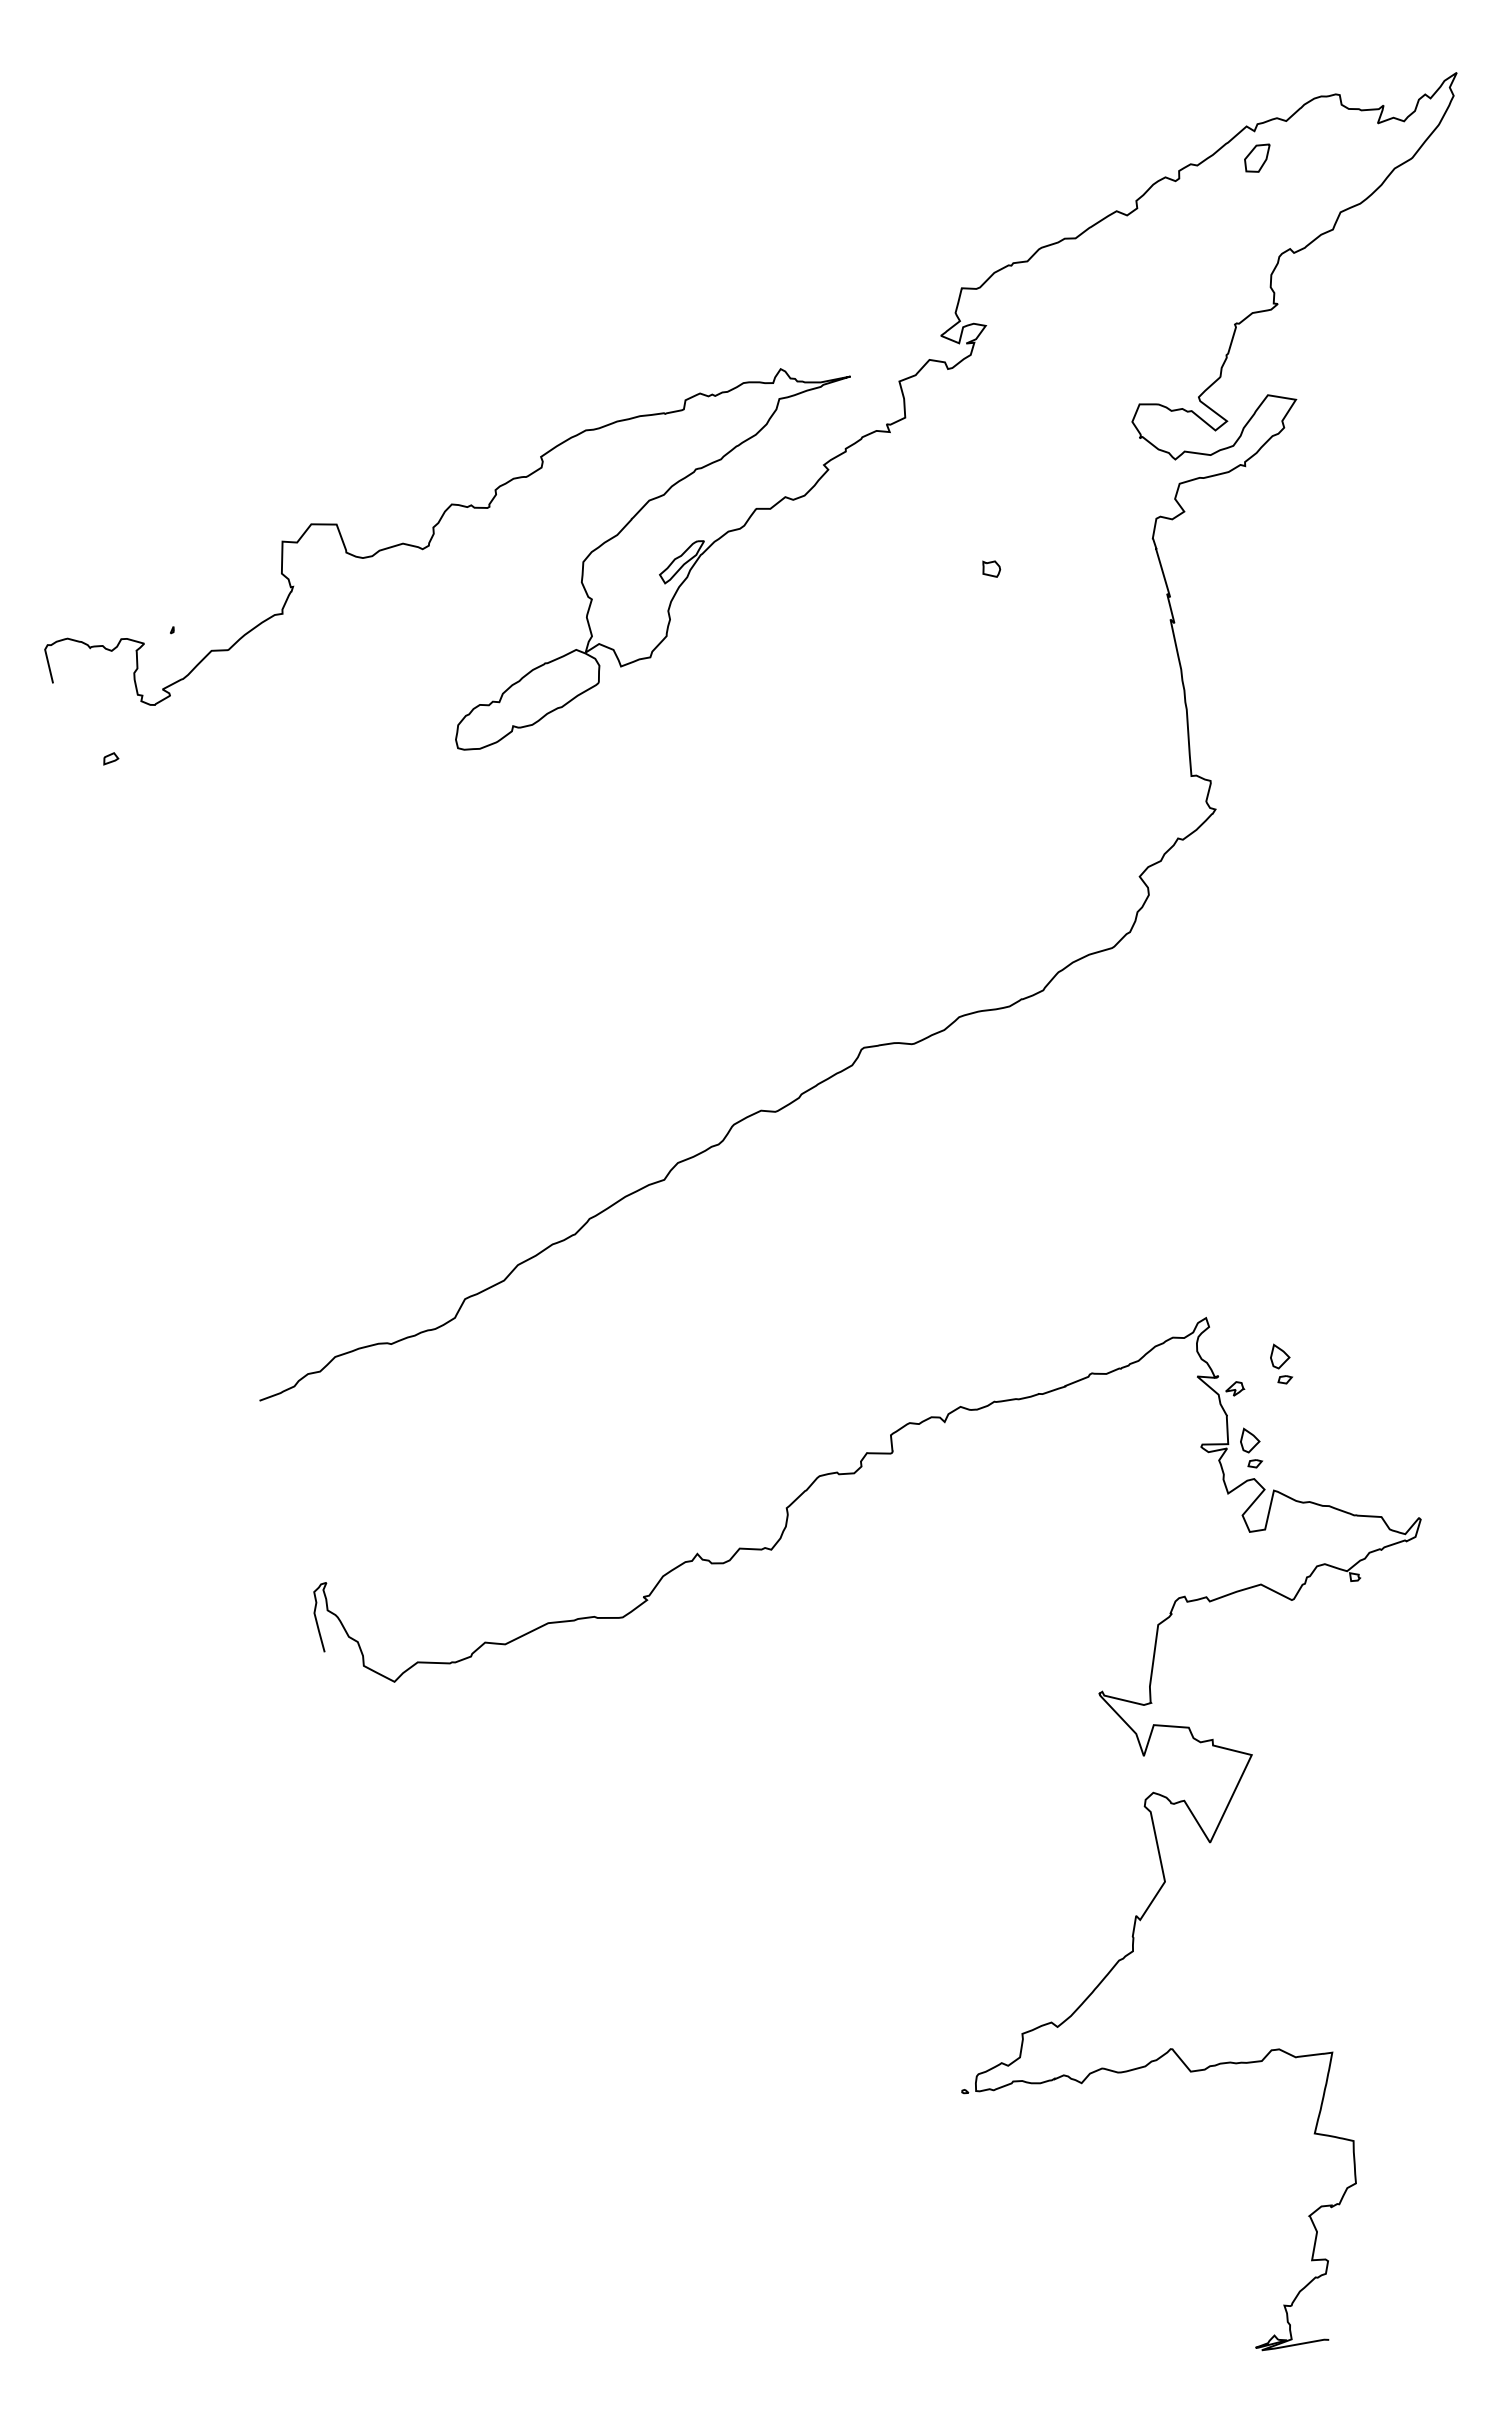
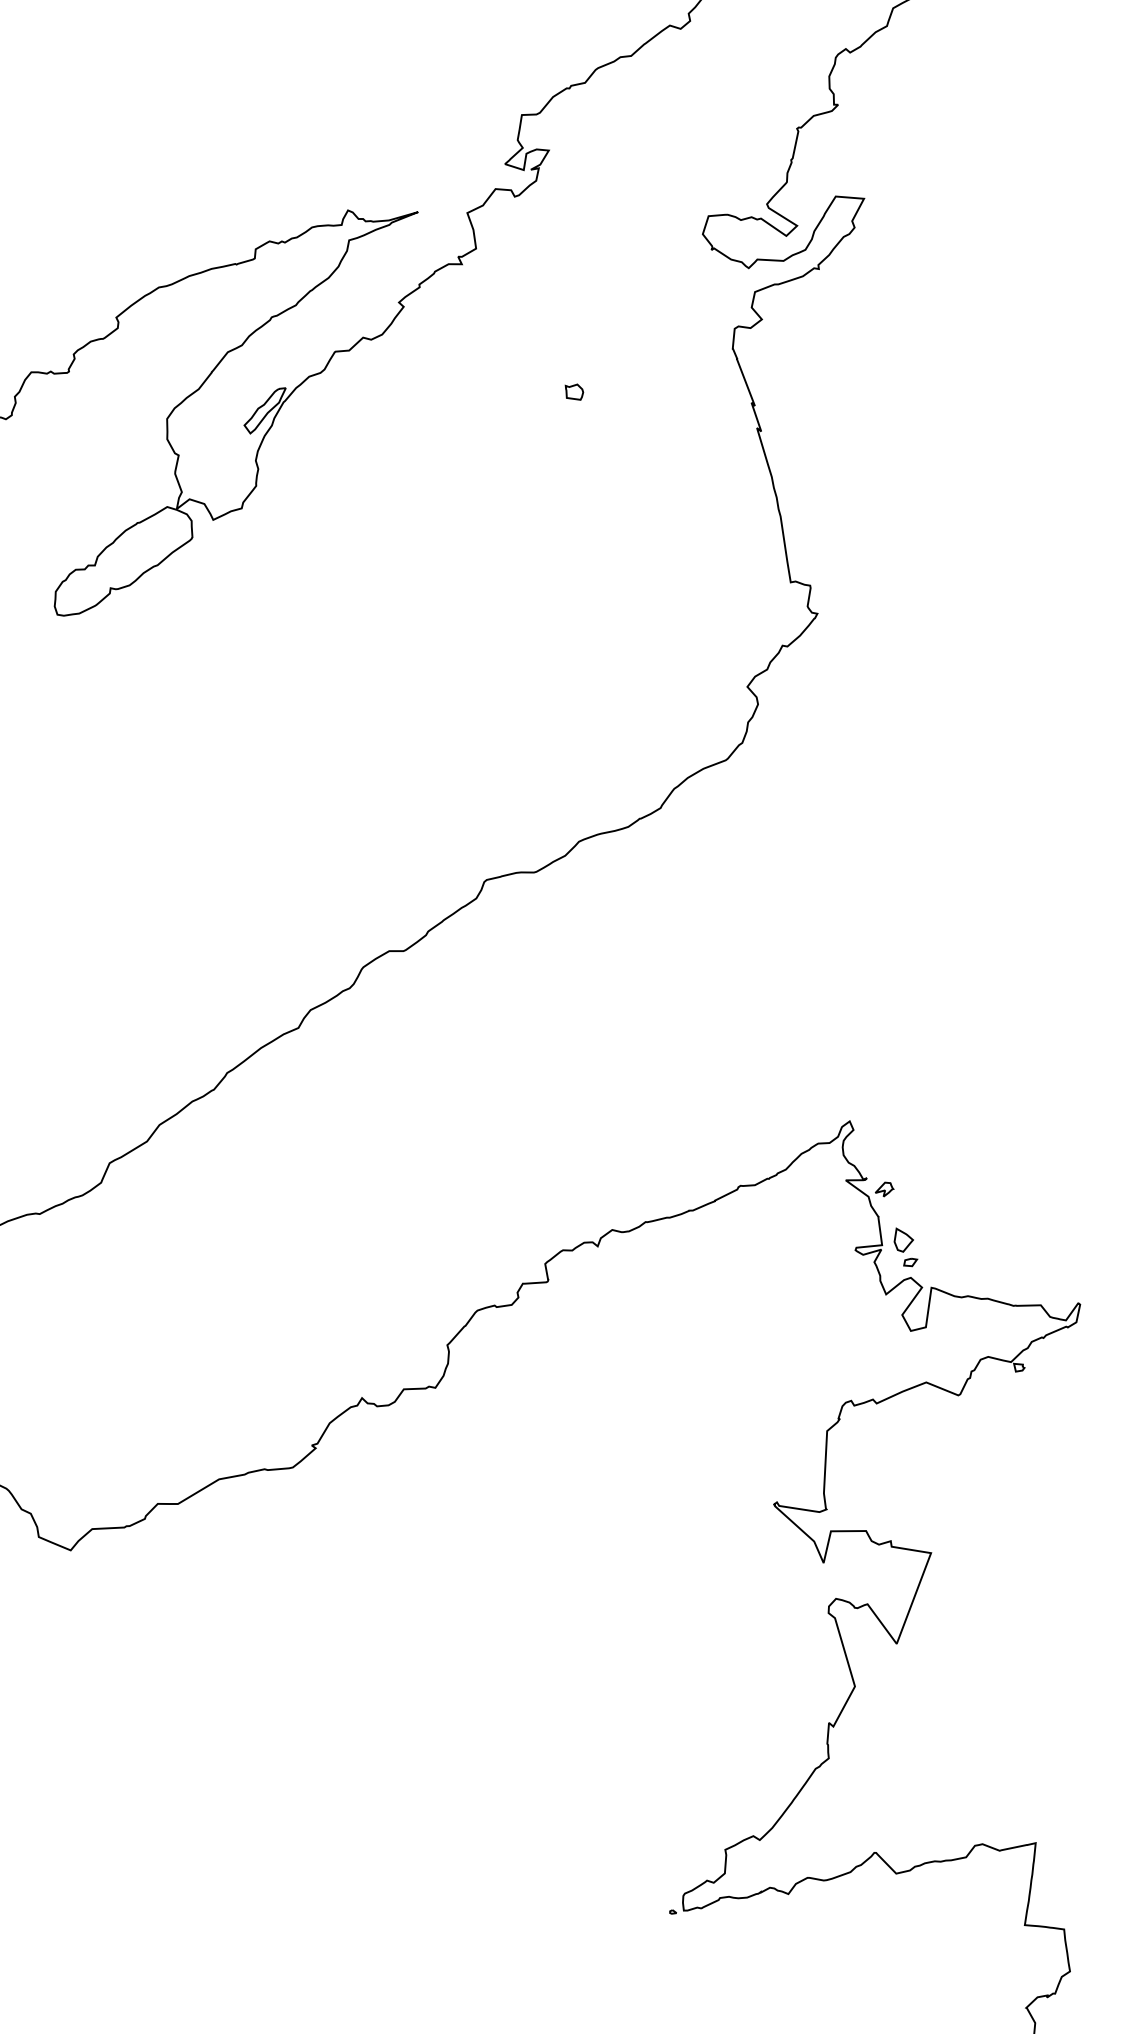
part: (1281, 1363) -> (928, 1160), removed

